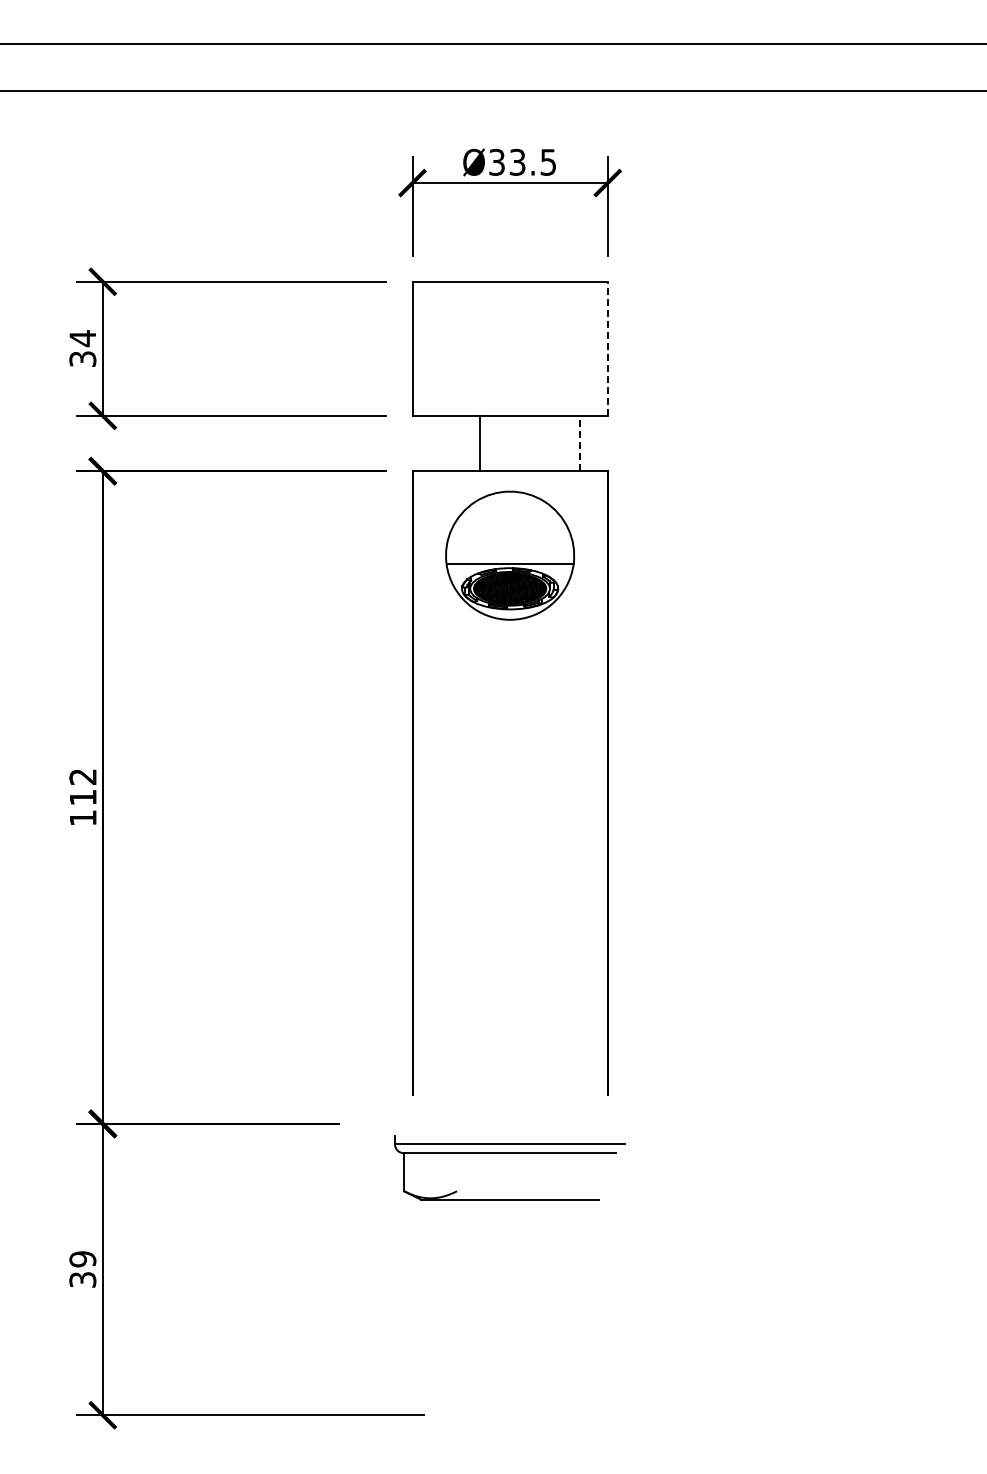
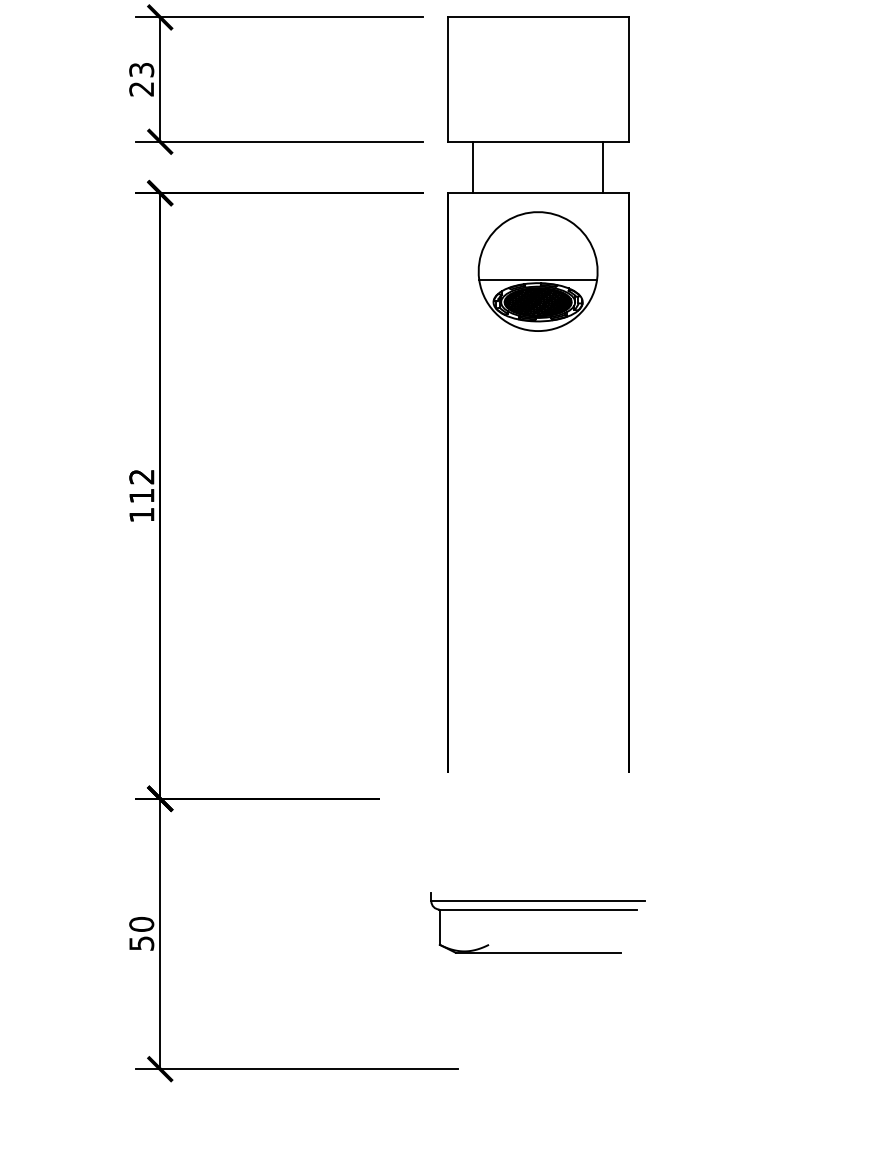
text: (82, 348) -> (141, 79), 34 -> 23
line: (607, 348) -> (628, 79), dashed -> solid
line: (480, 443) -> (473, 167), moved
line: (580, 443) -> (603, 167), dashed -> solid
part: (509, 1153) -> (537, 909), moved
text: (82, 1268) -> (141, 932), 39 -> 50

